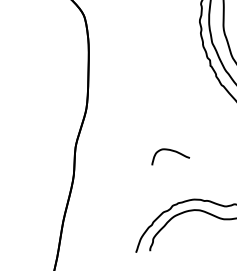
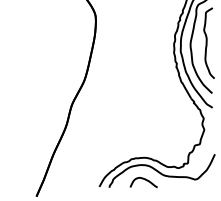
curve: (169, 151) -> (144, 180), moved

